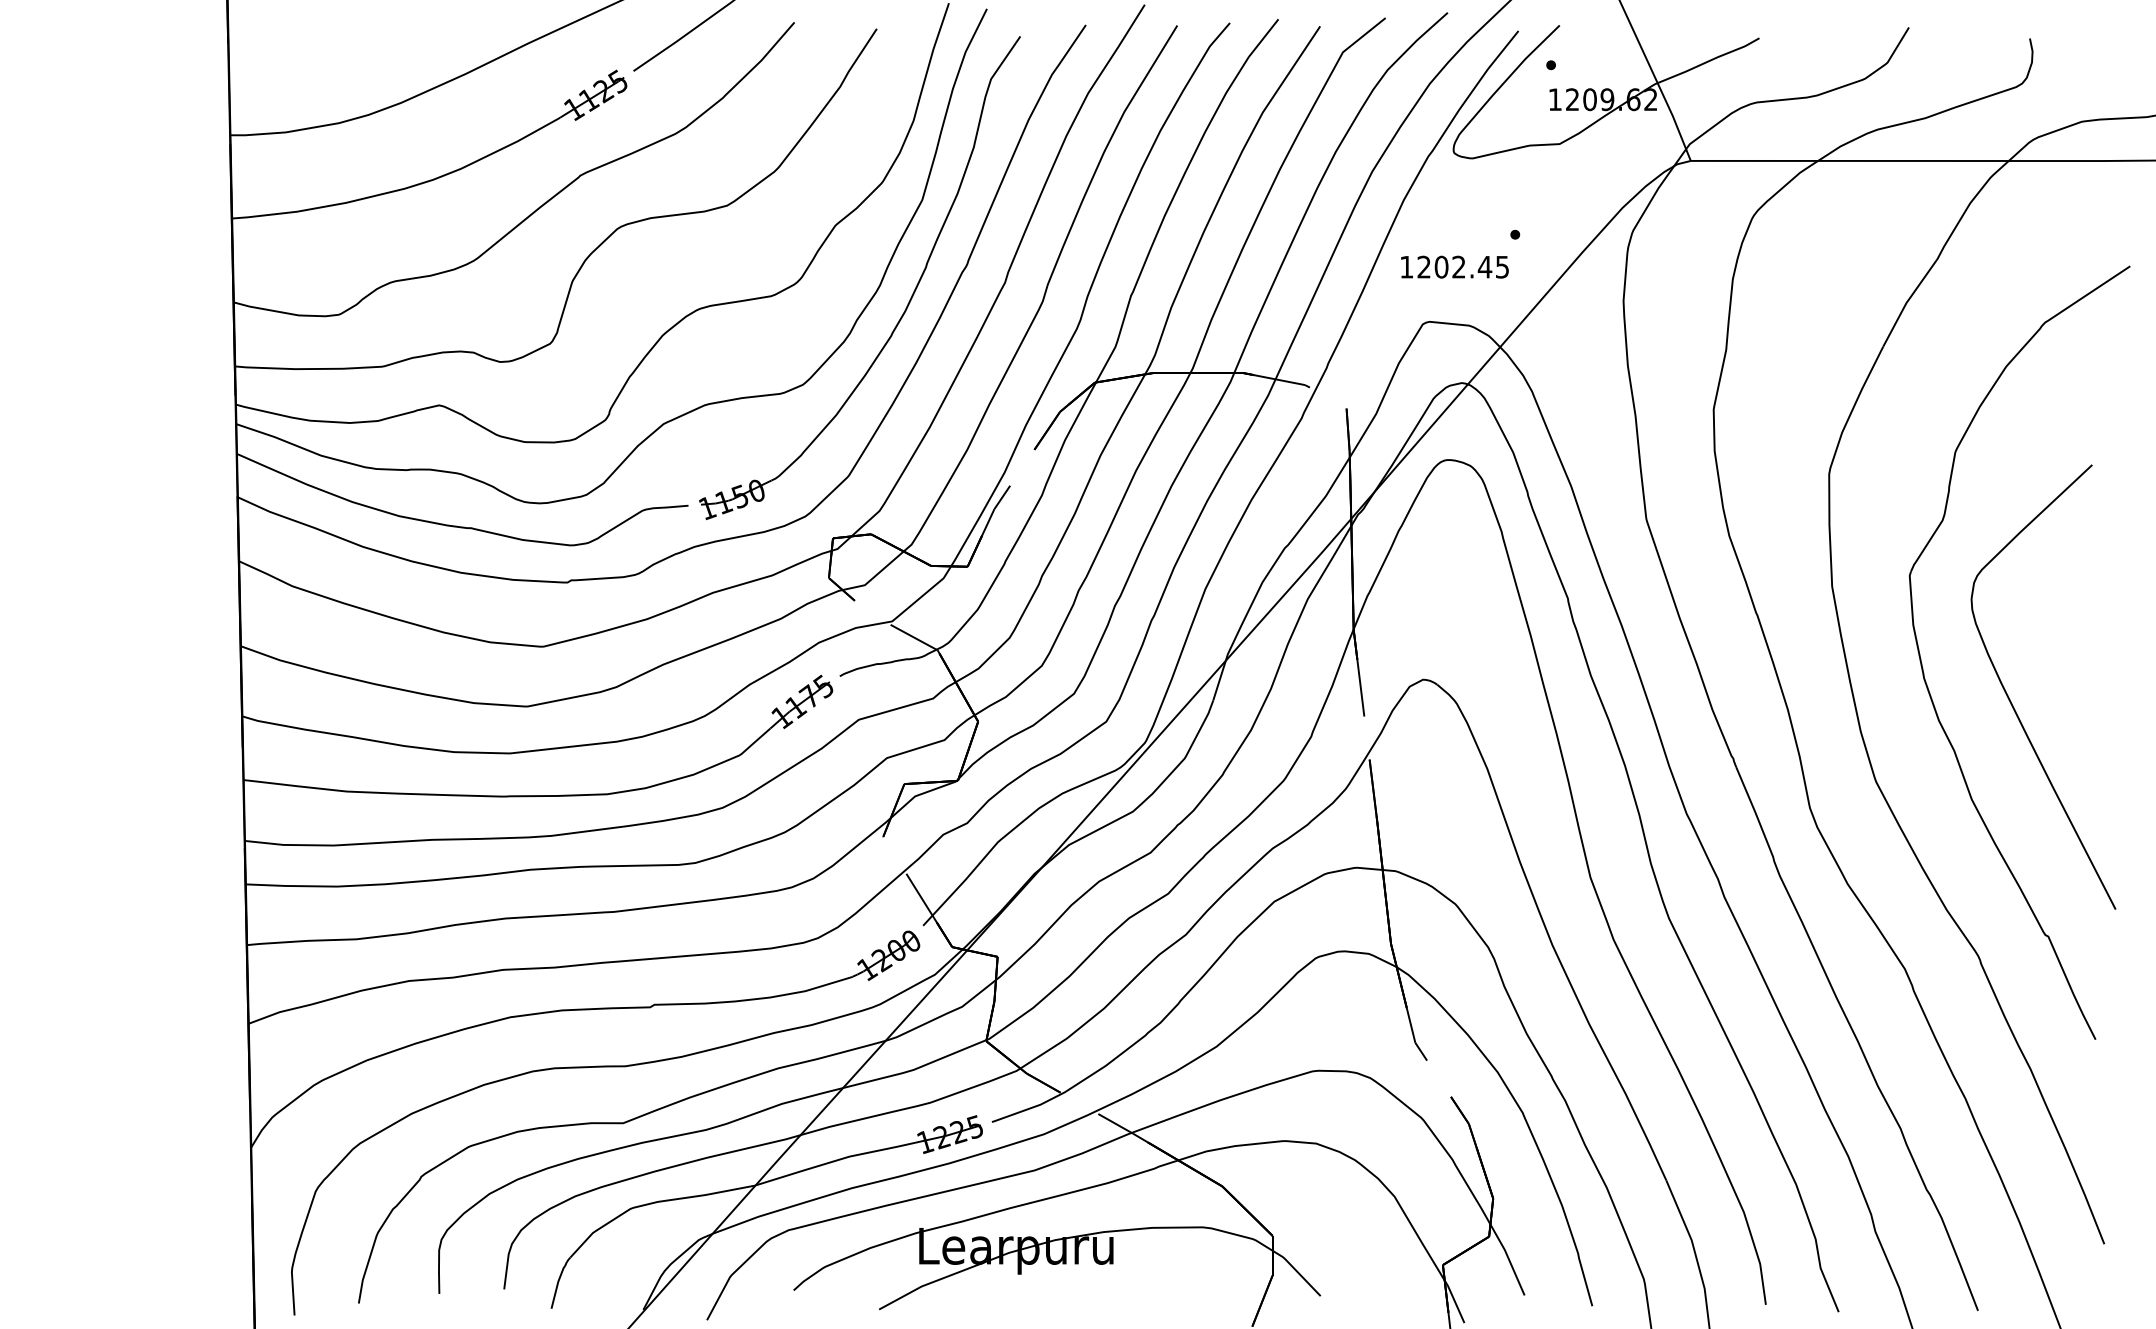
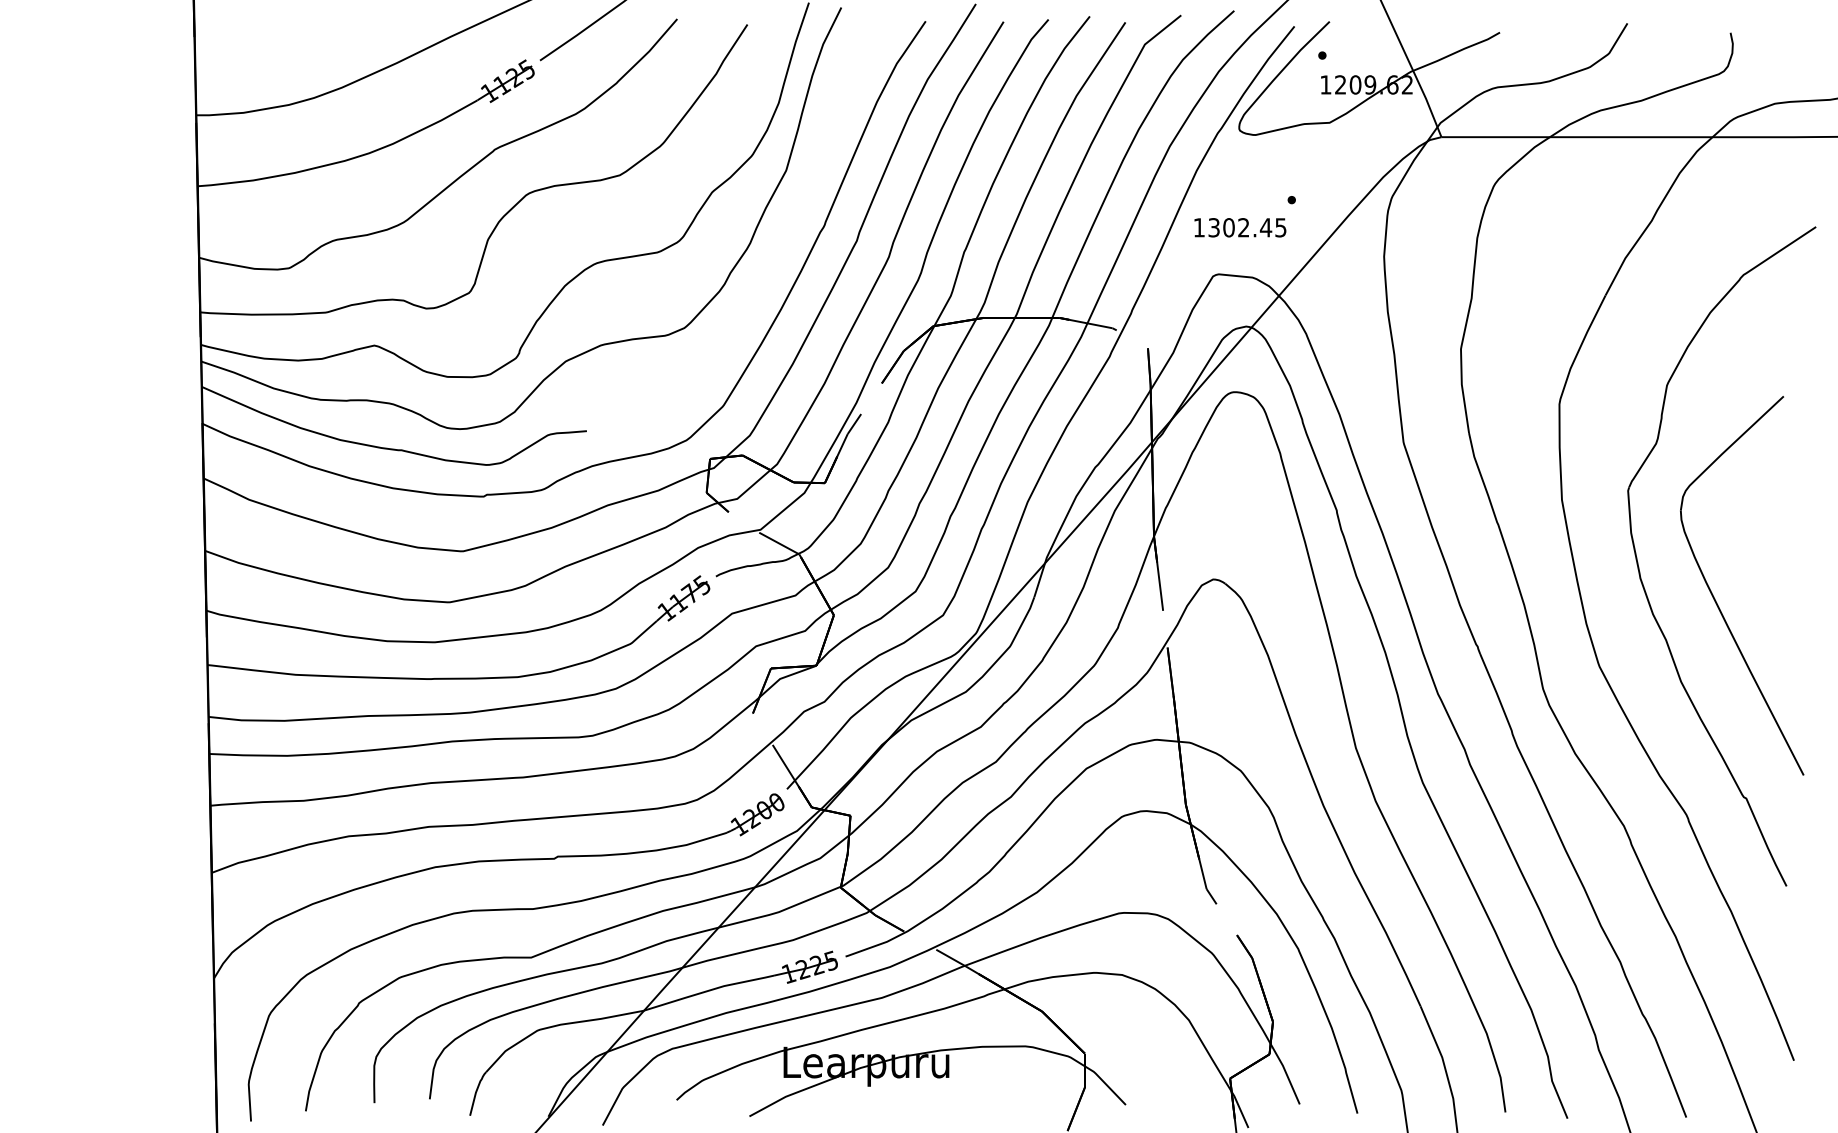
text: (1423, 266) -> (1213, 227), 1202.45 -> 1302.45
part: (908, 300) -> (774, 256), removed

